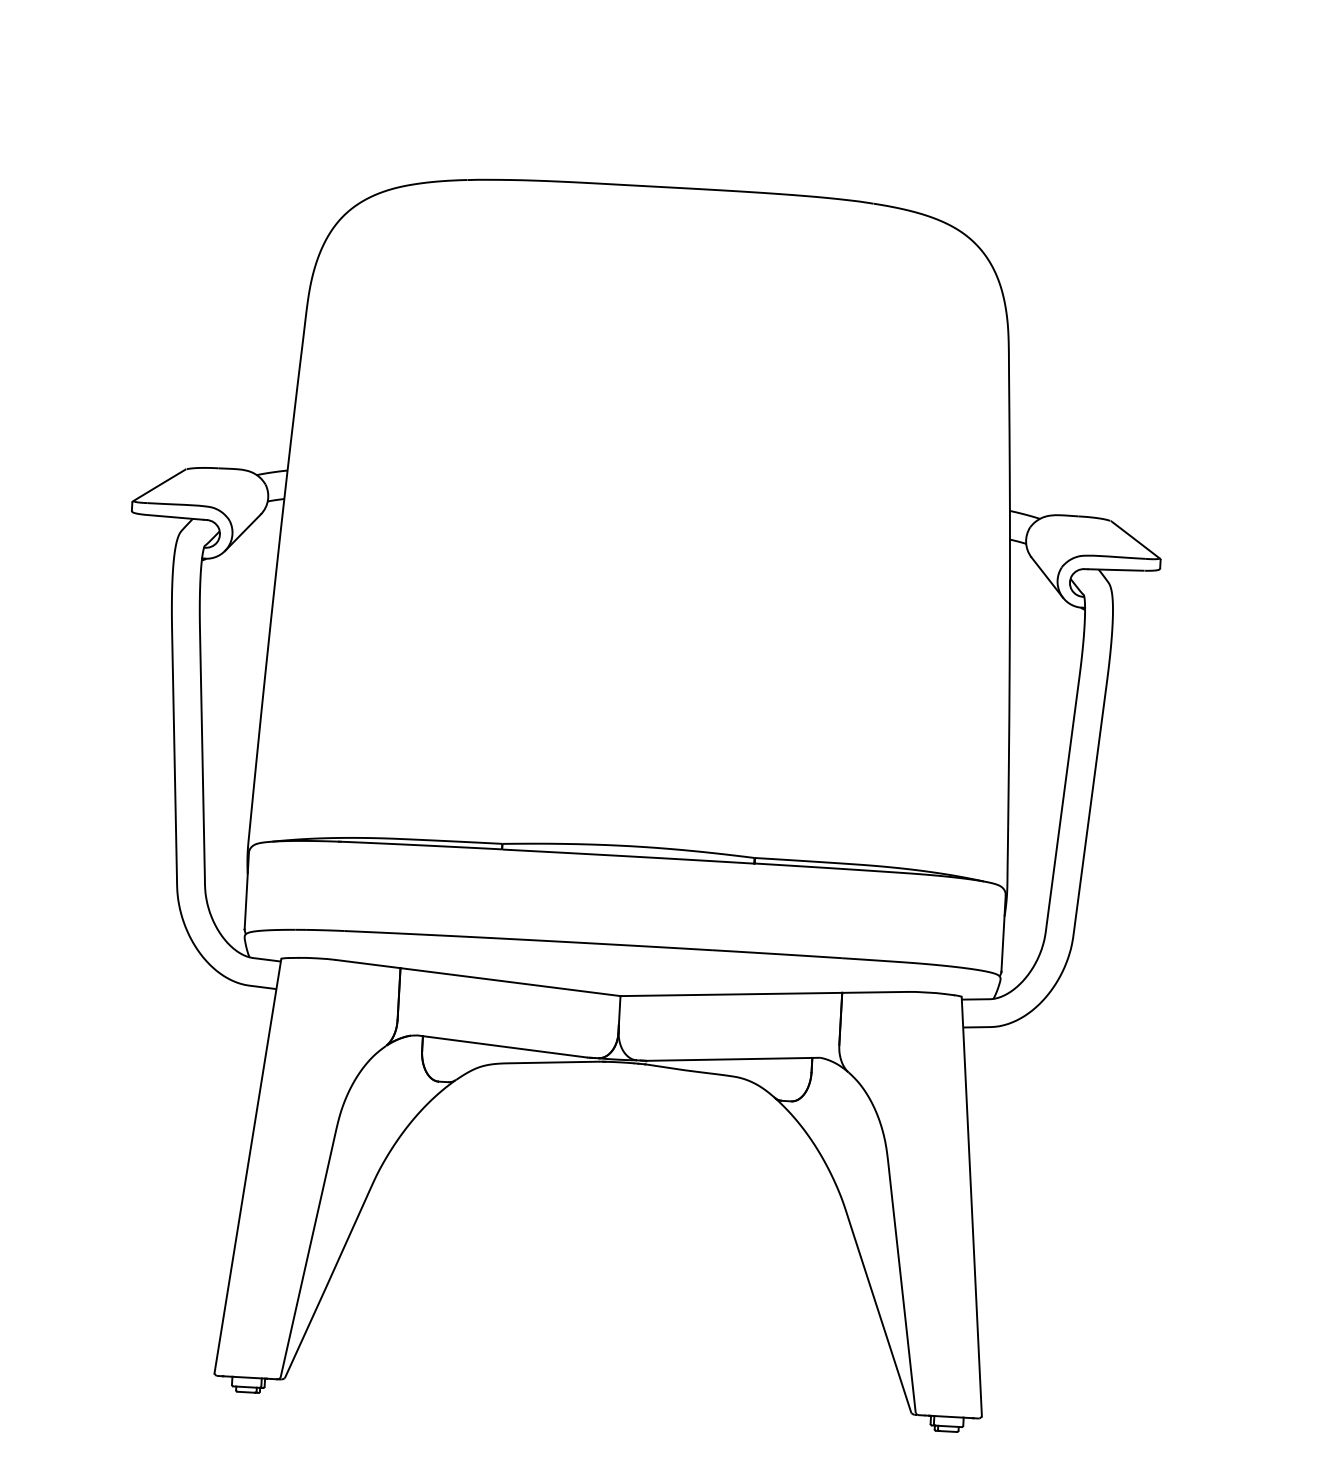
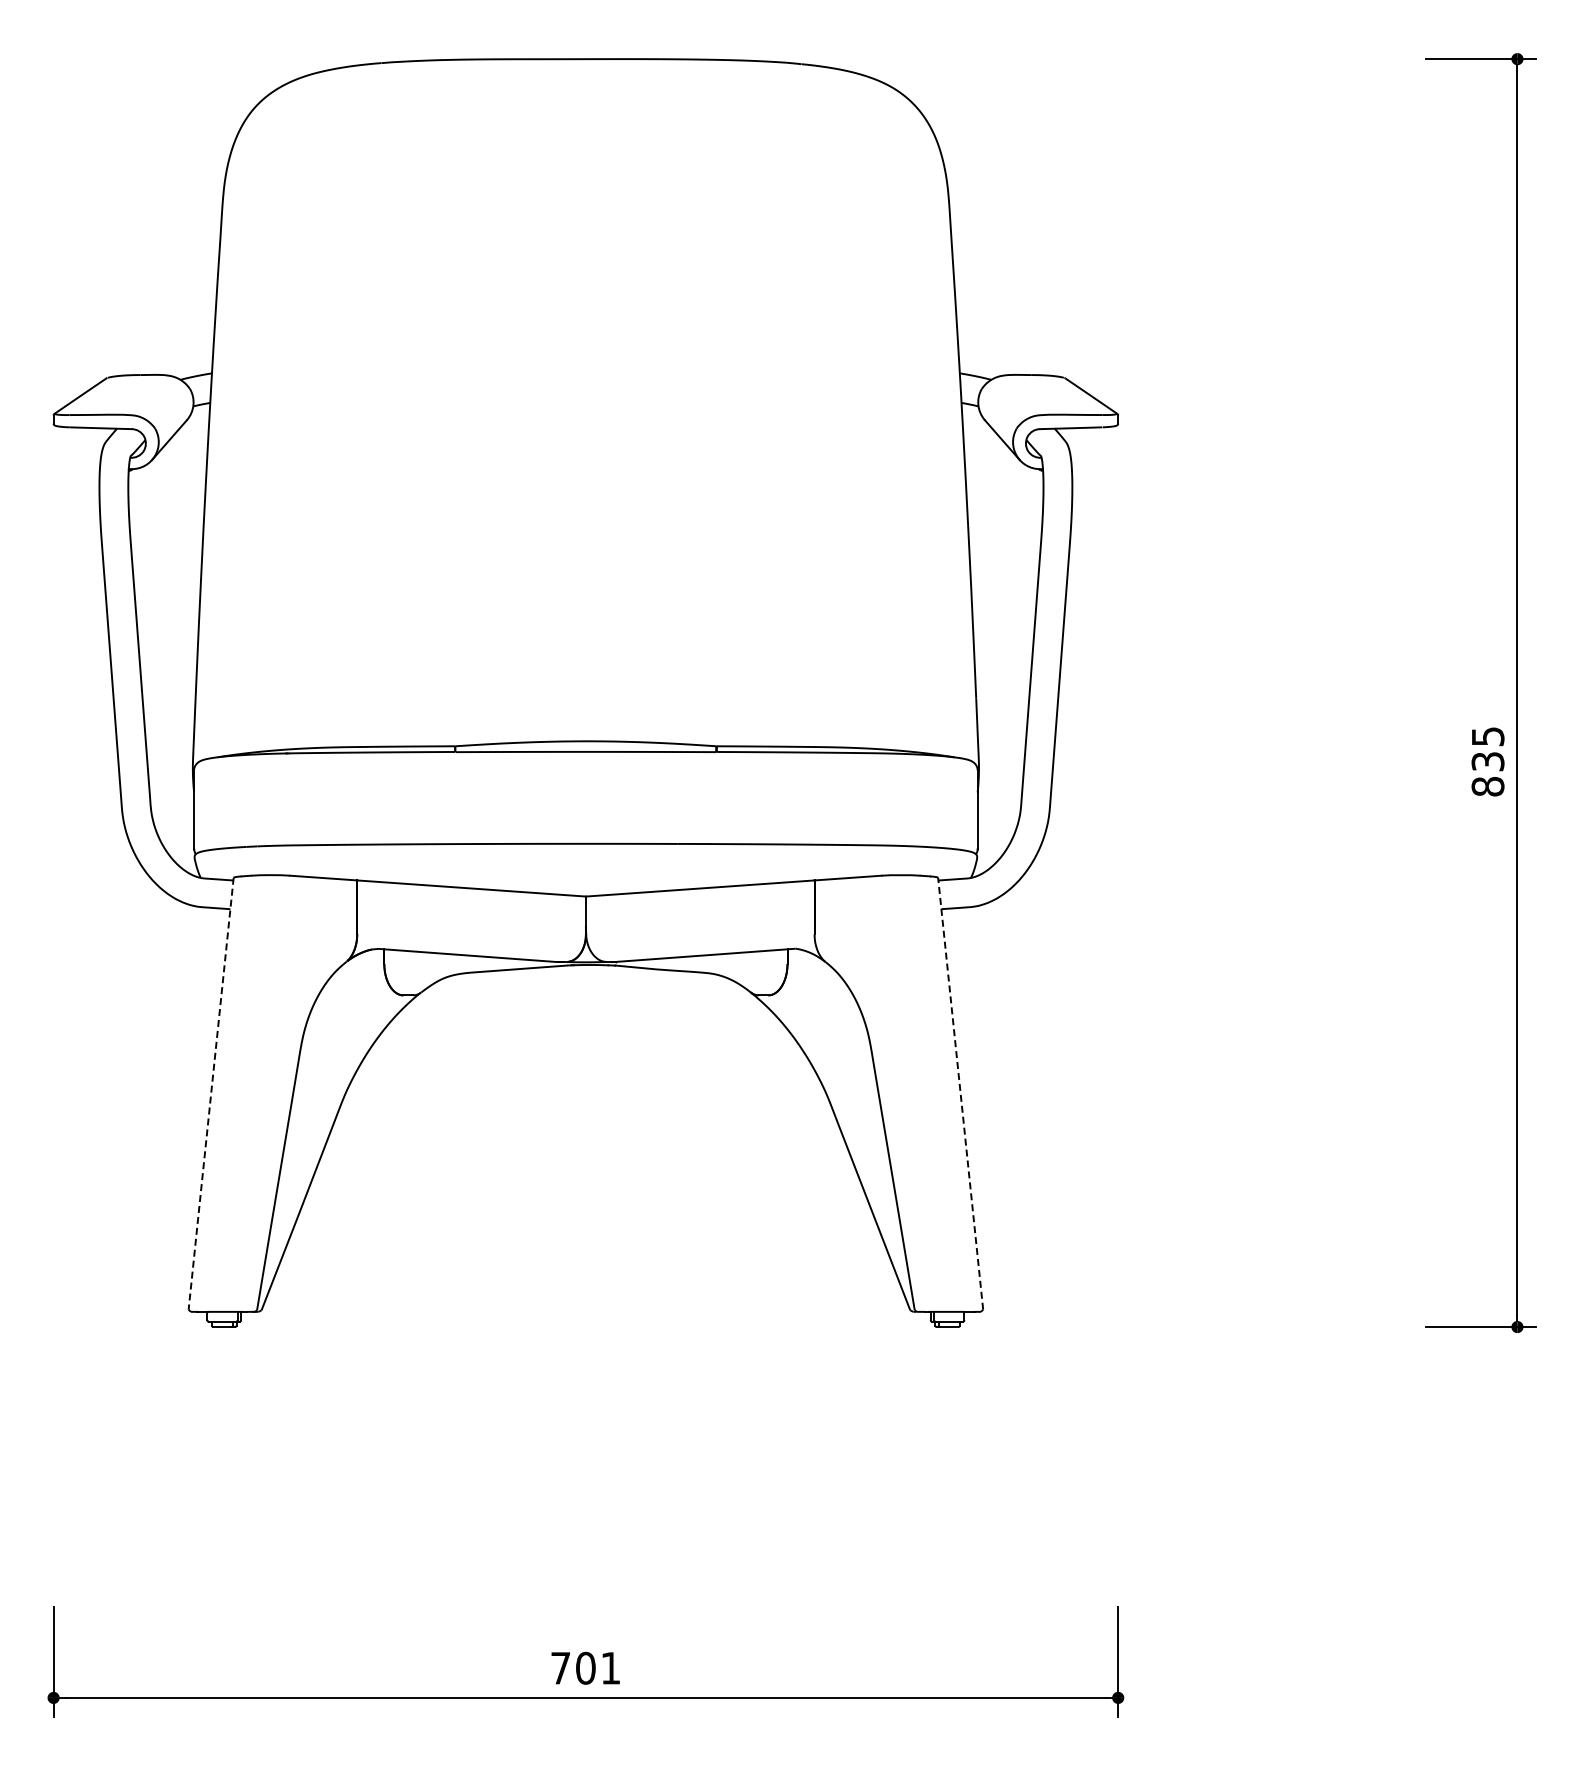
line: (248, 1167) -> (211, 1094), solid -> dashed
line: (971, 1206) -> (960, 1093), solid -> dashed

